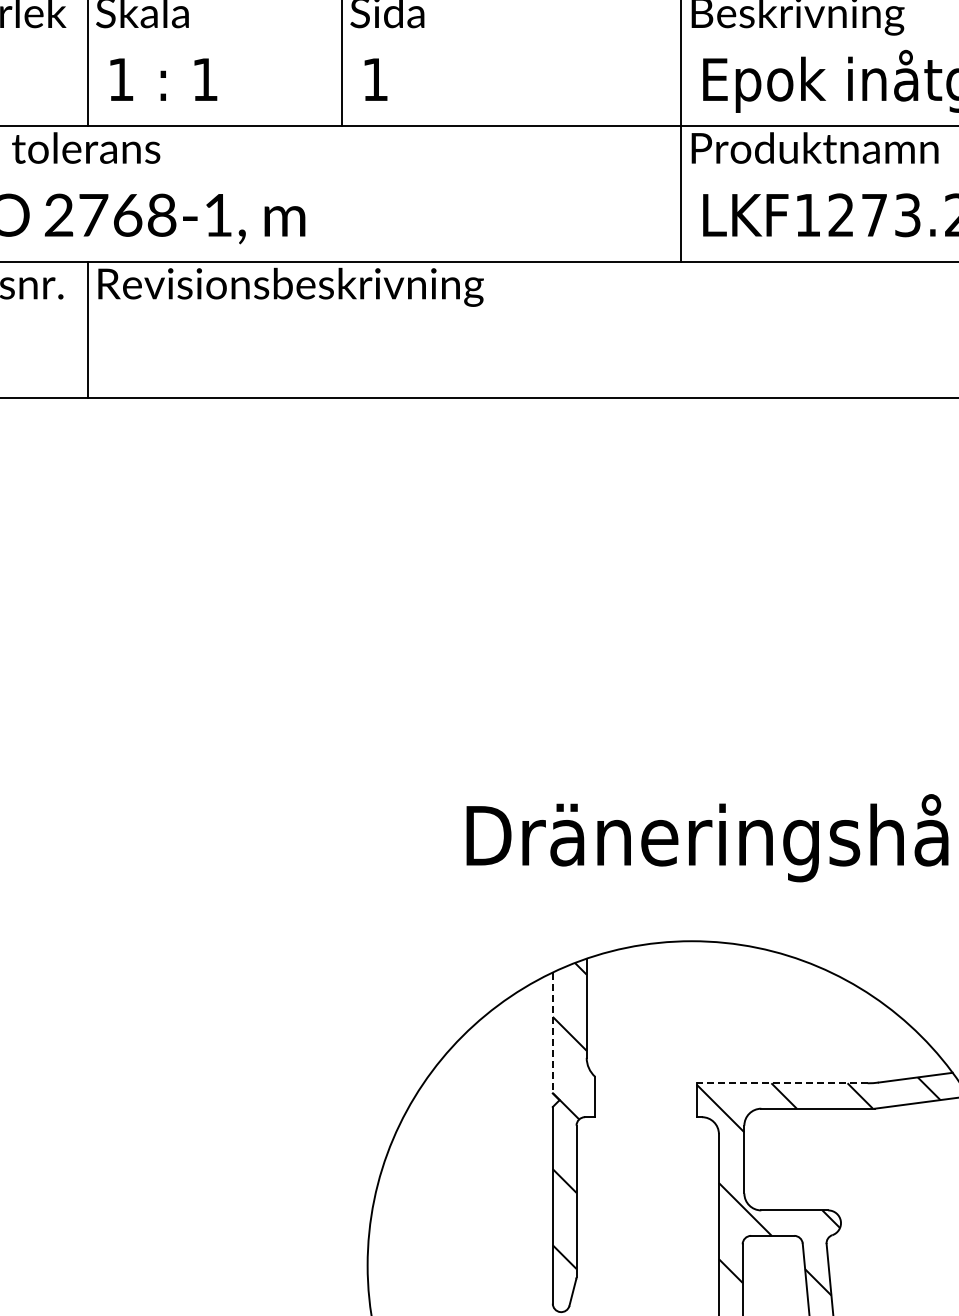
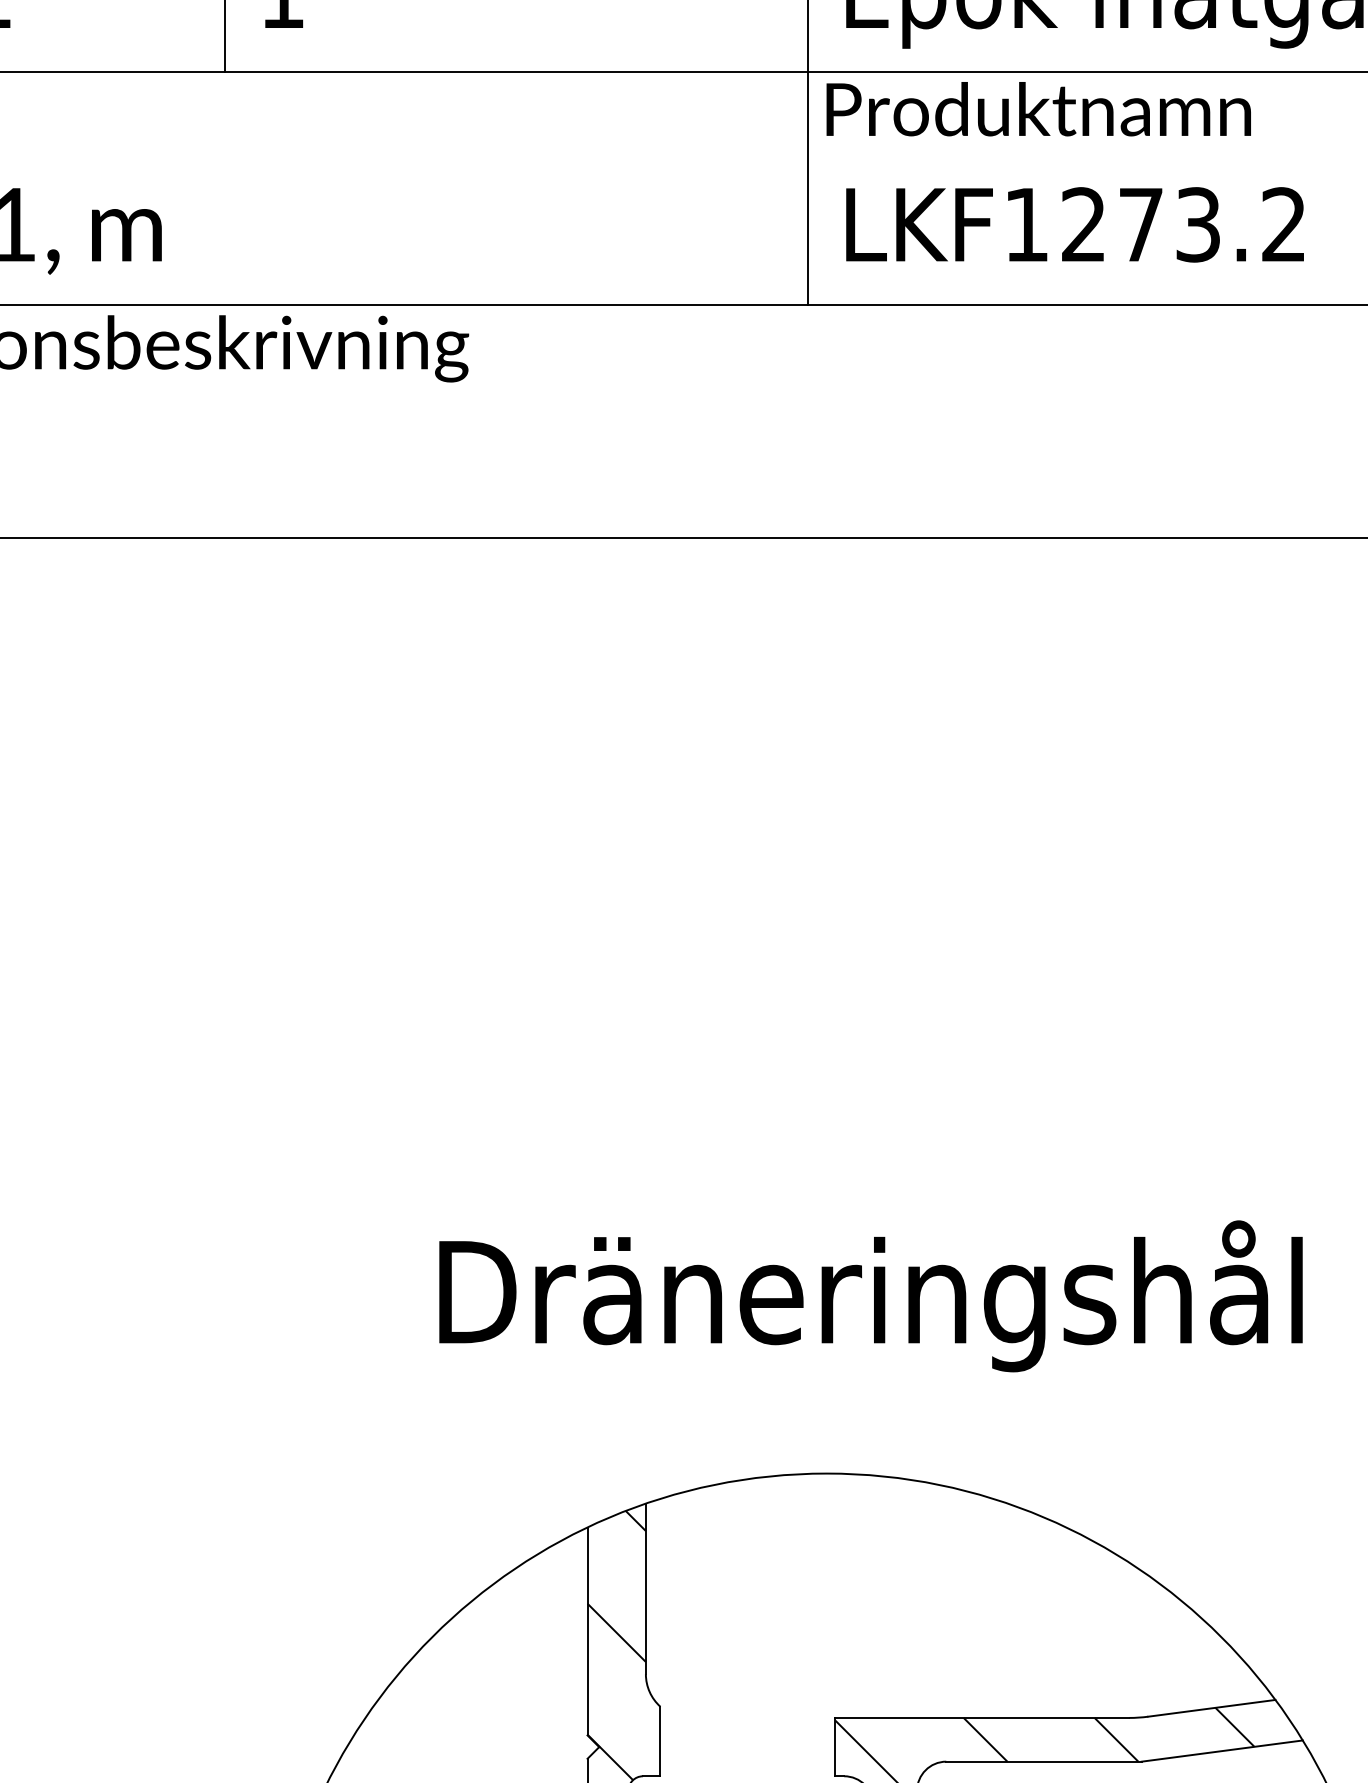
line: (552, 1033) -> (587, 1632), dashed -> solid
line: (781, 1083) -> (980, 1718), dashed -> solid

